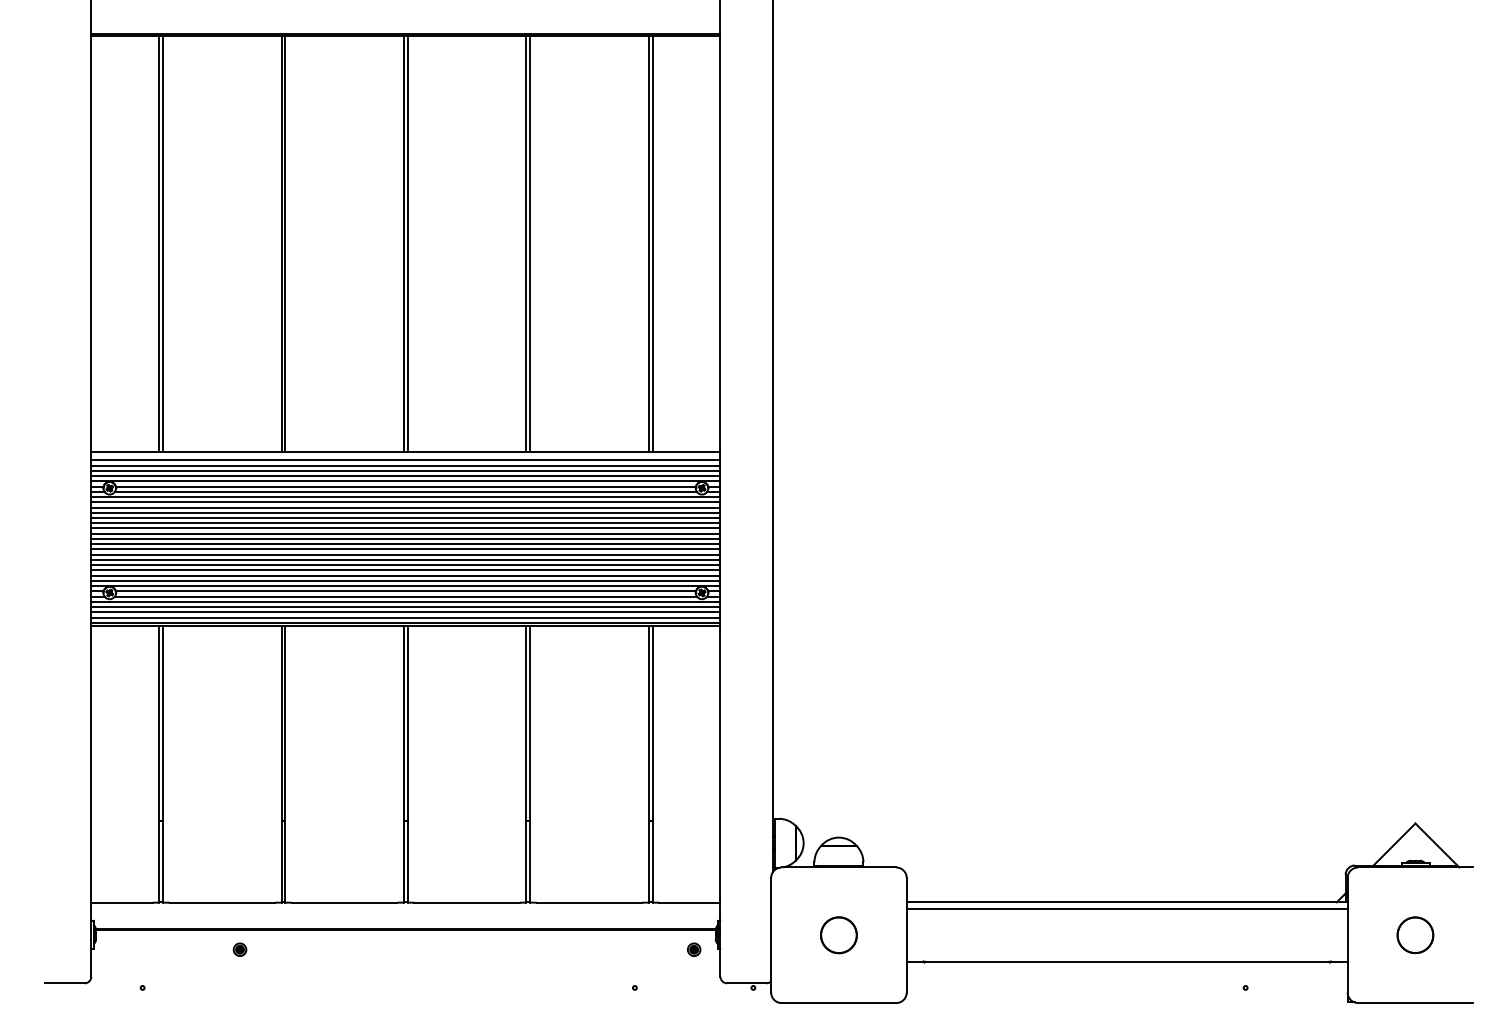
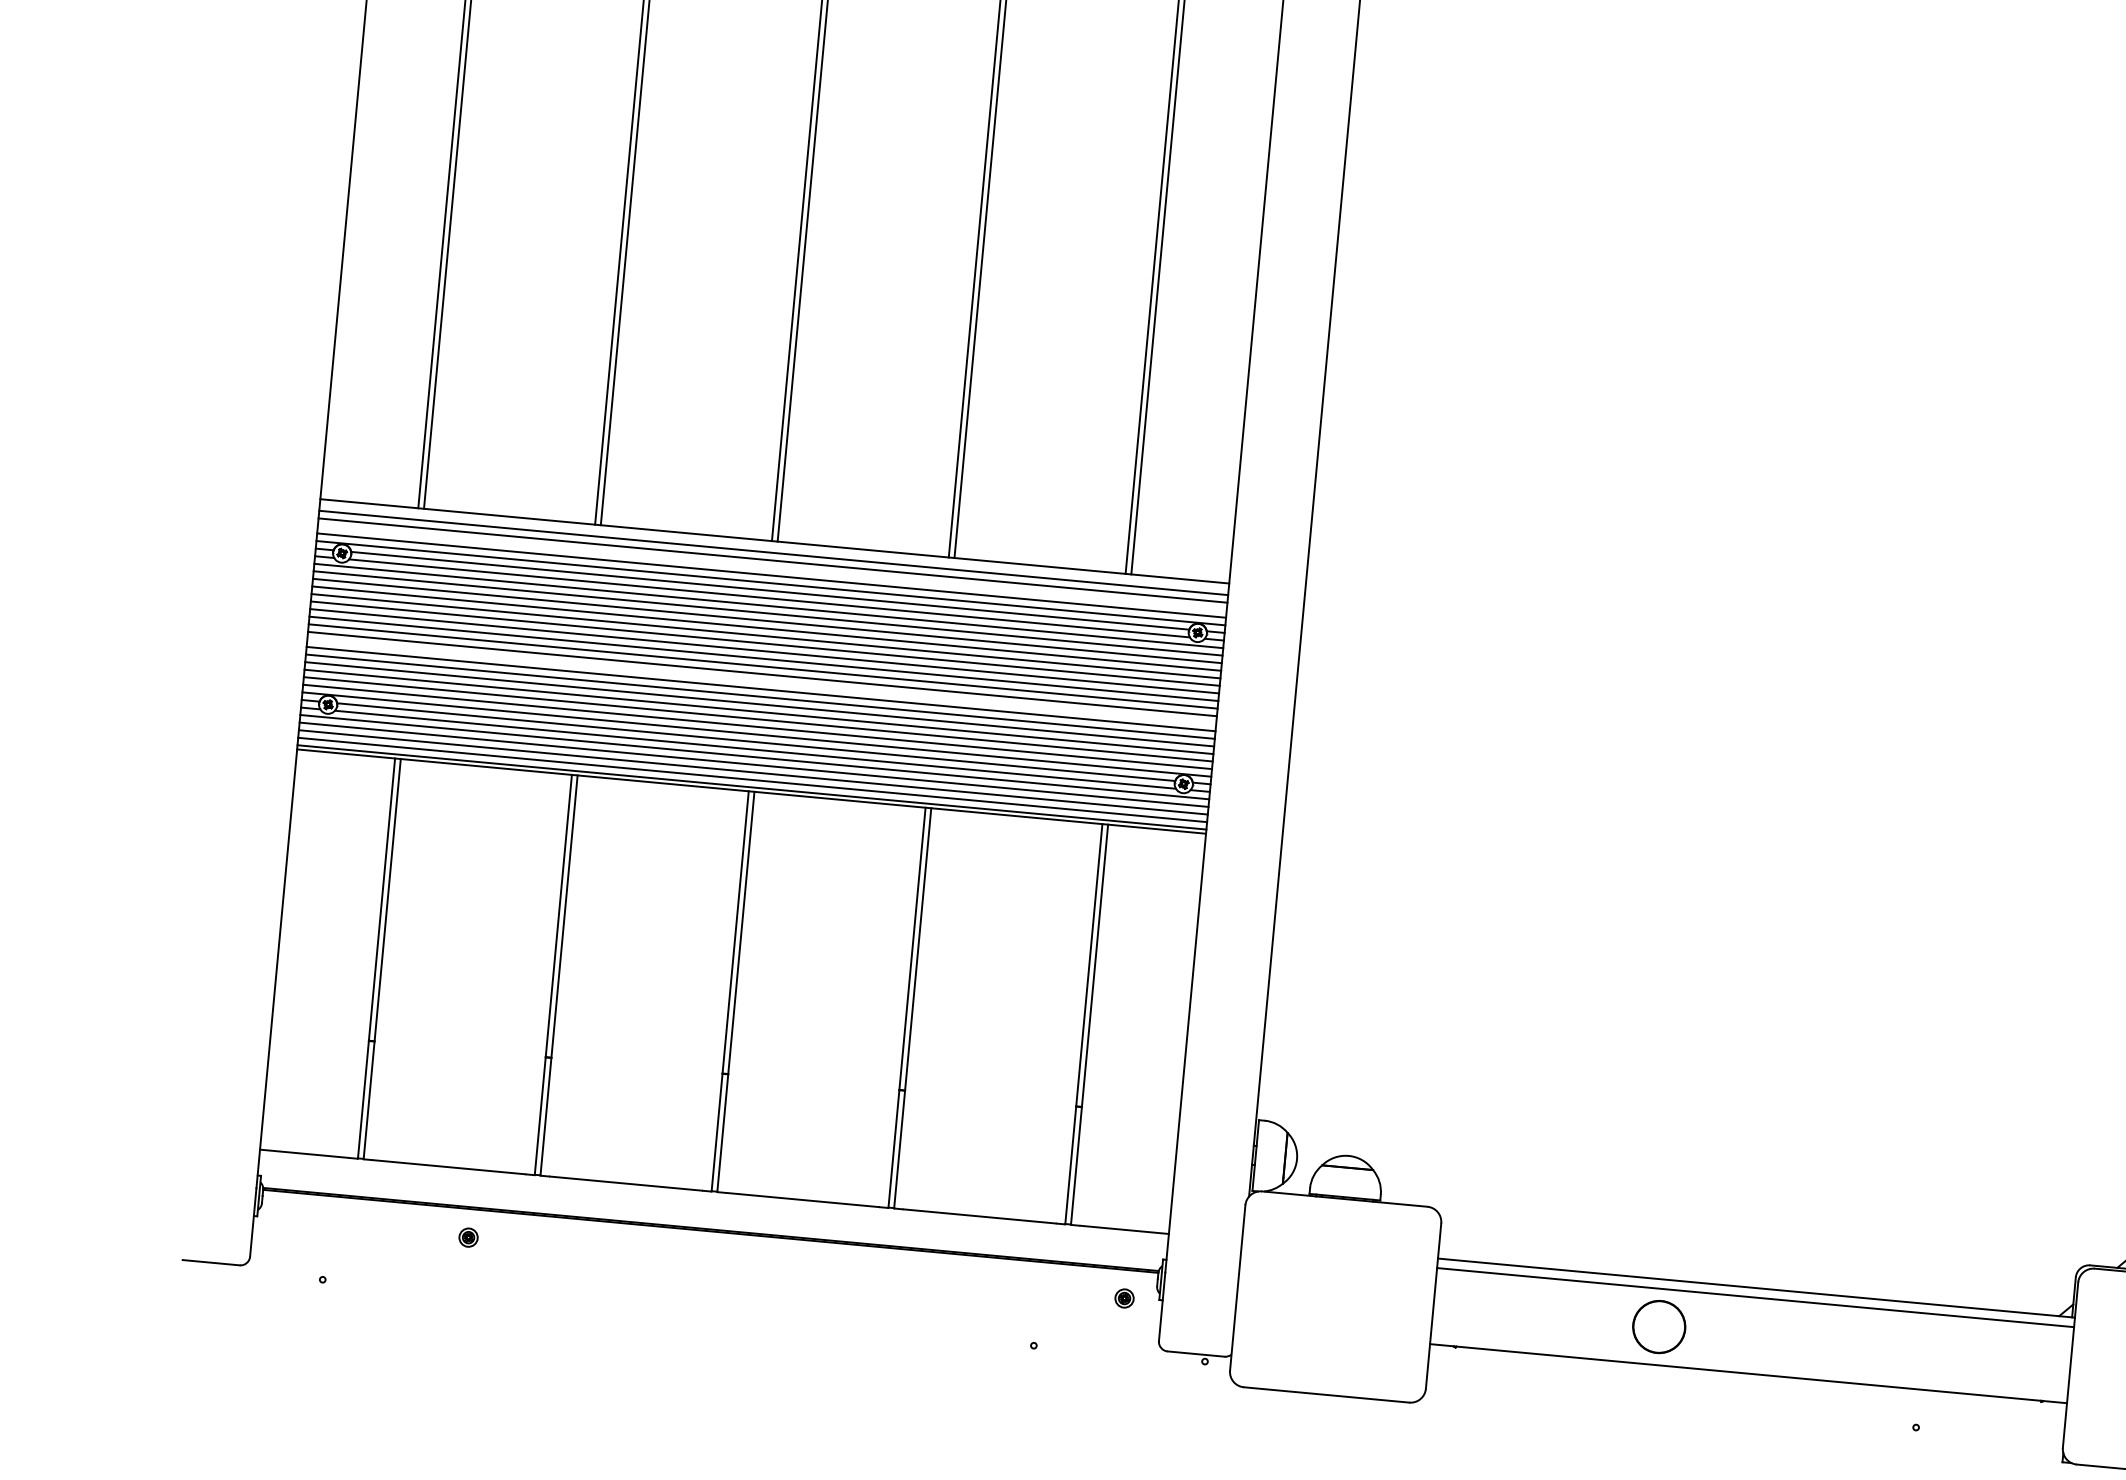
line: (405, 470) -> (771, 567), removed
line: (405, 549) -> (761, 681), removed
circle: (838, 935) -> (1658, 1327), moved

